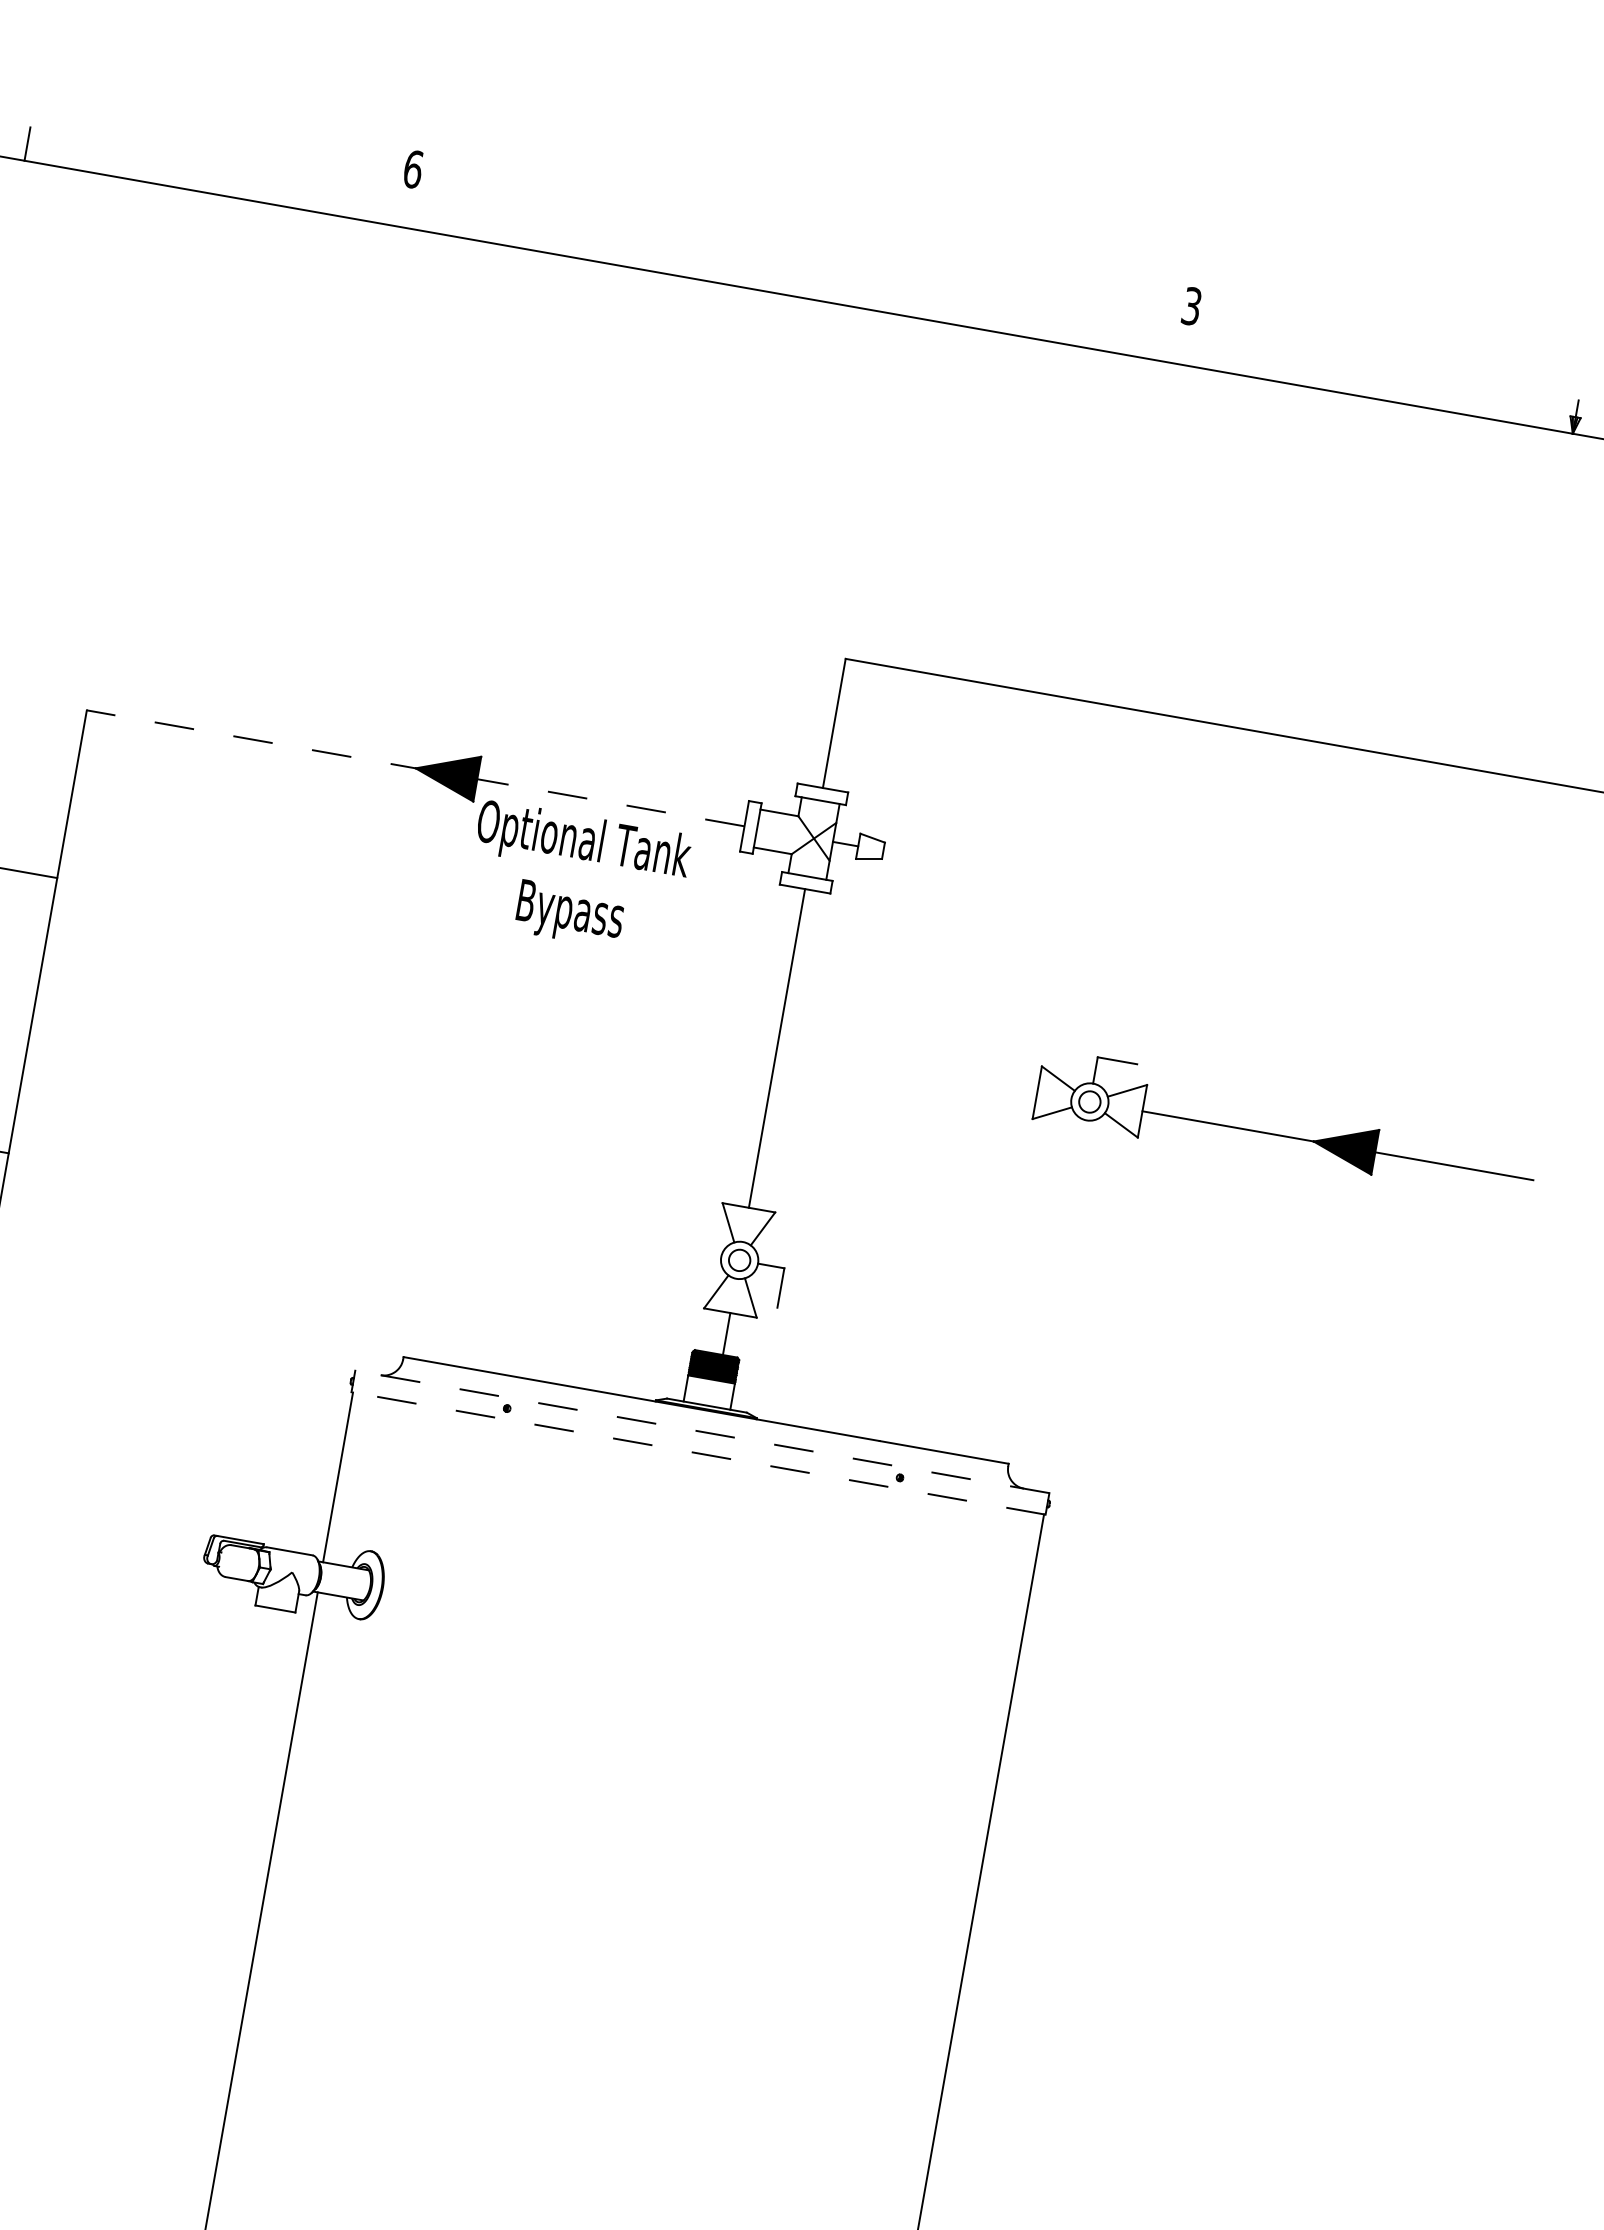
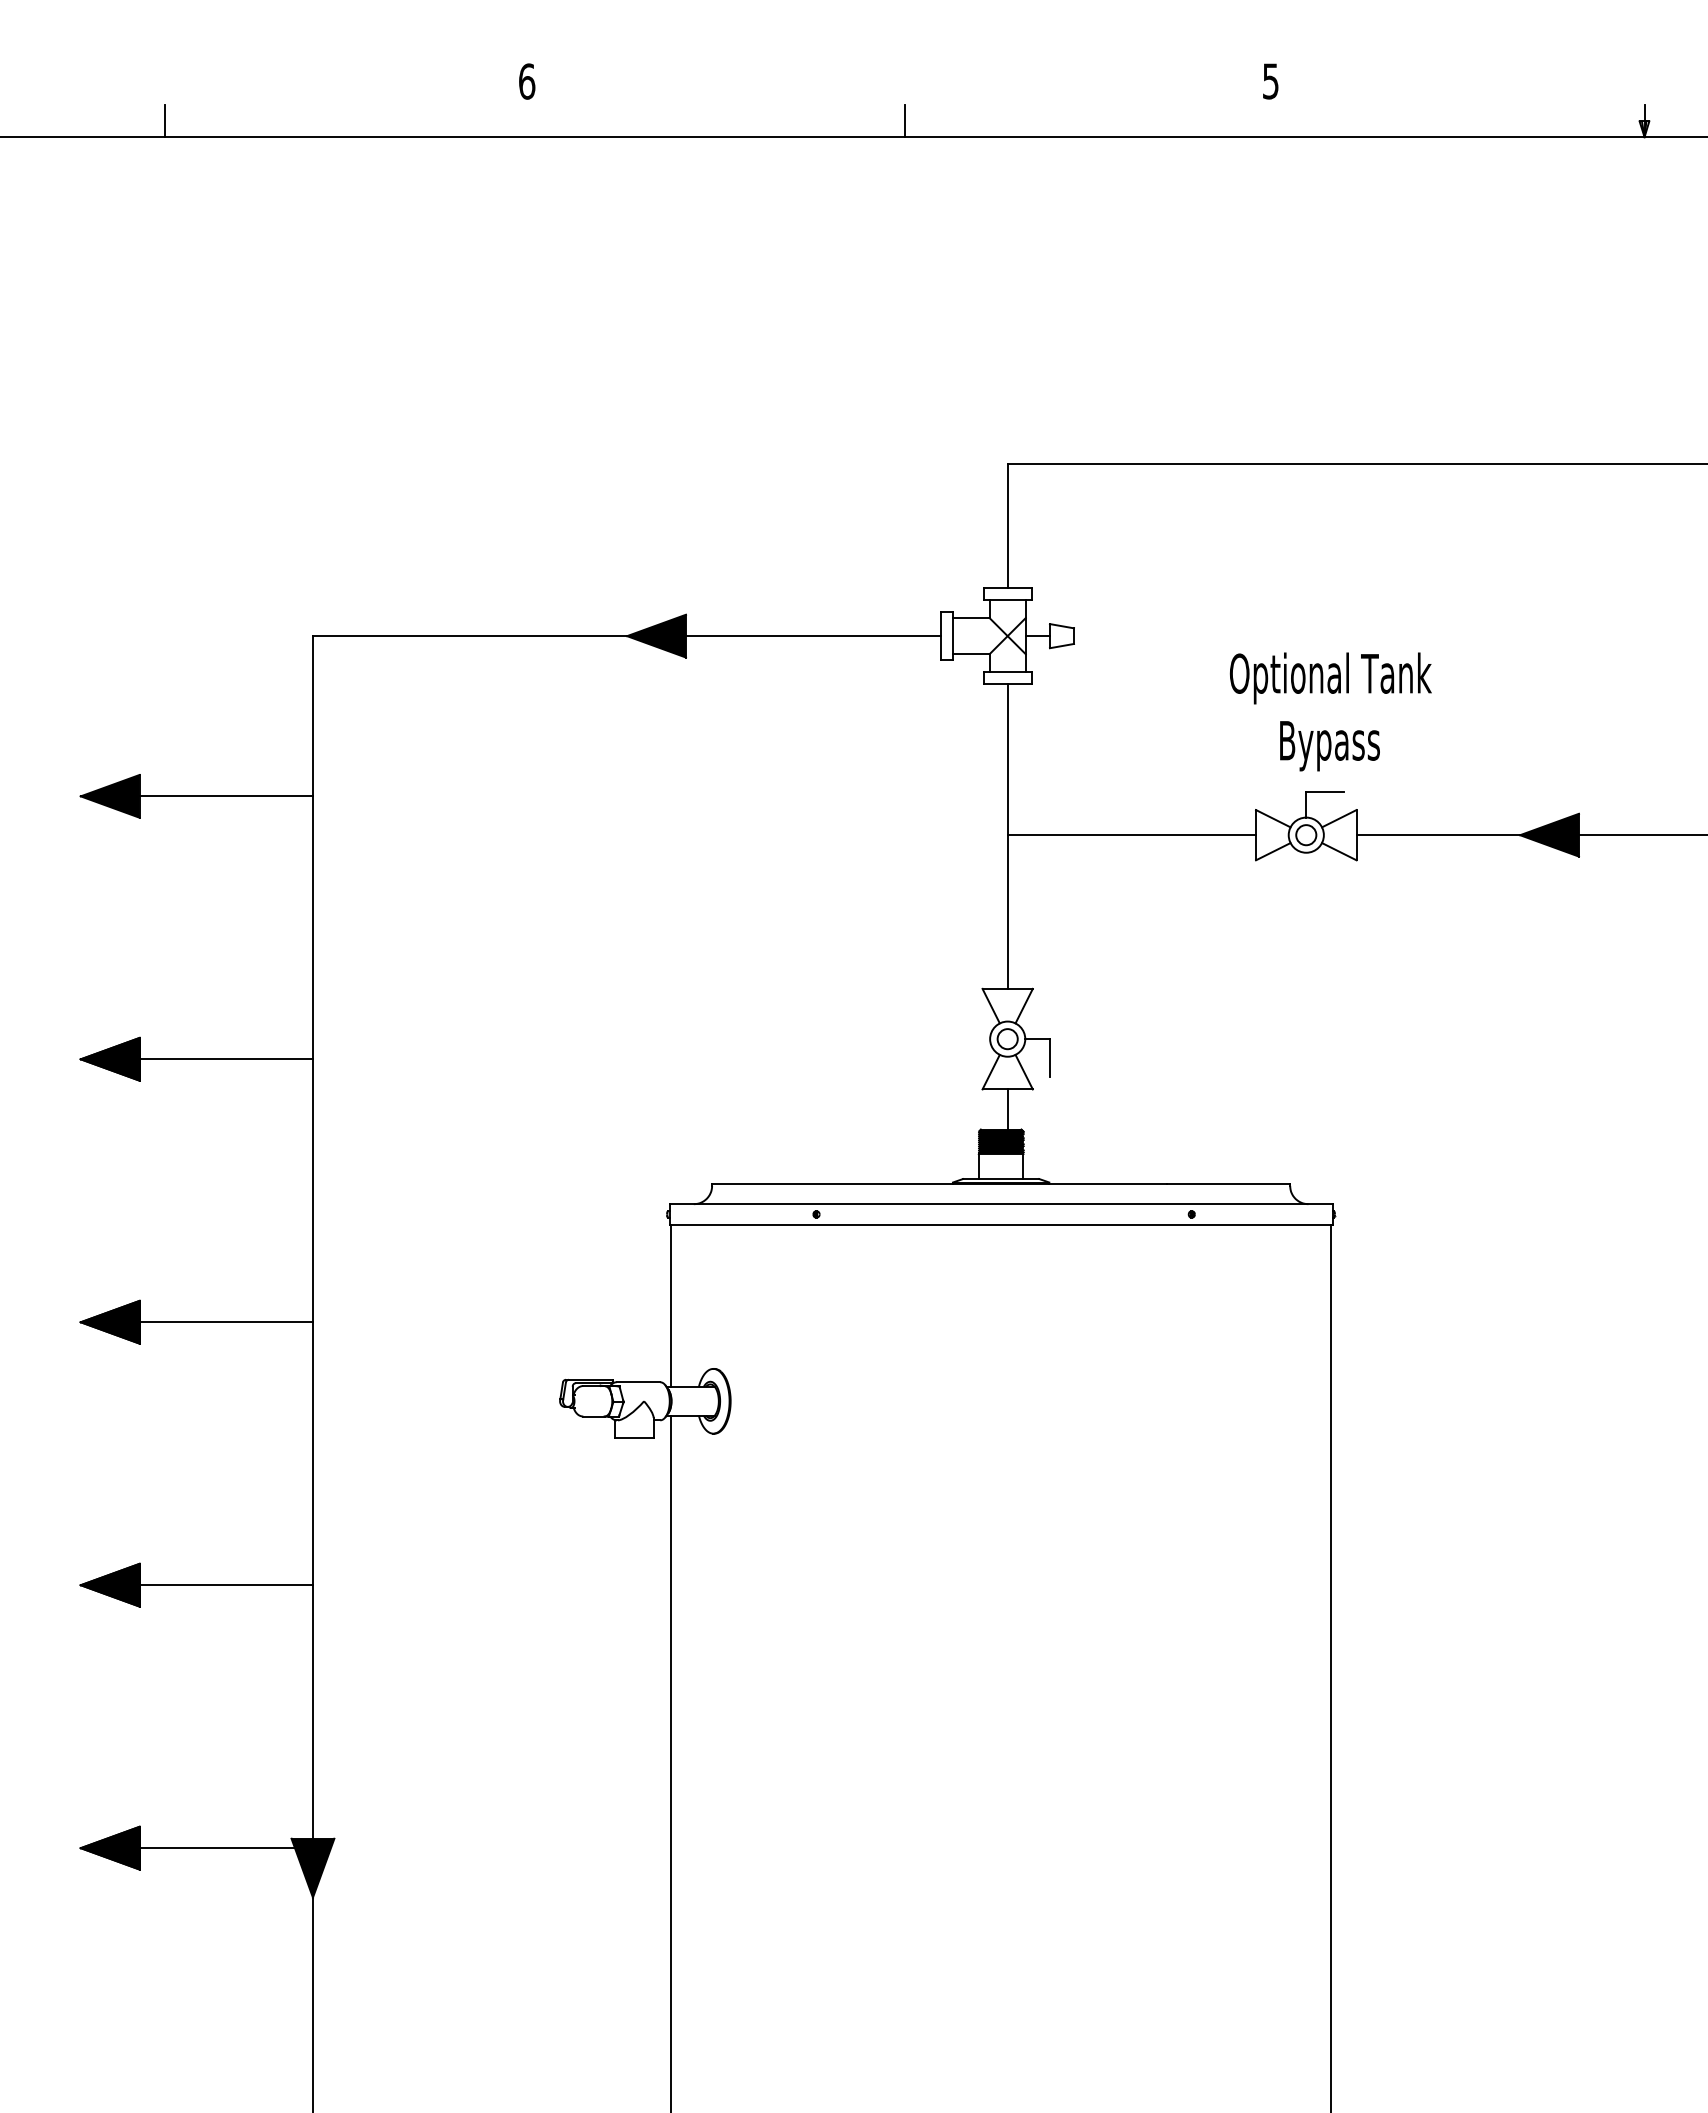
line: (802, 280) -> (905, 121), added
text: (1191, 305) -> (1270, 80), 3 -> 5
line: (414, 768) -> (626, 636), dashed -> solid
text: (576, 878) -> (1330, 711), moved
line: (906, 1070) -> (1131, 835), added
line: (702, 1432) -> (1001, 1204), dashed -> solid
line: (698, 1453) -> (1001, 1224), dashed -> solid

